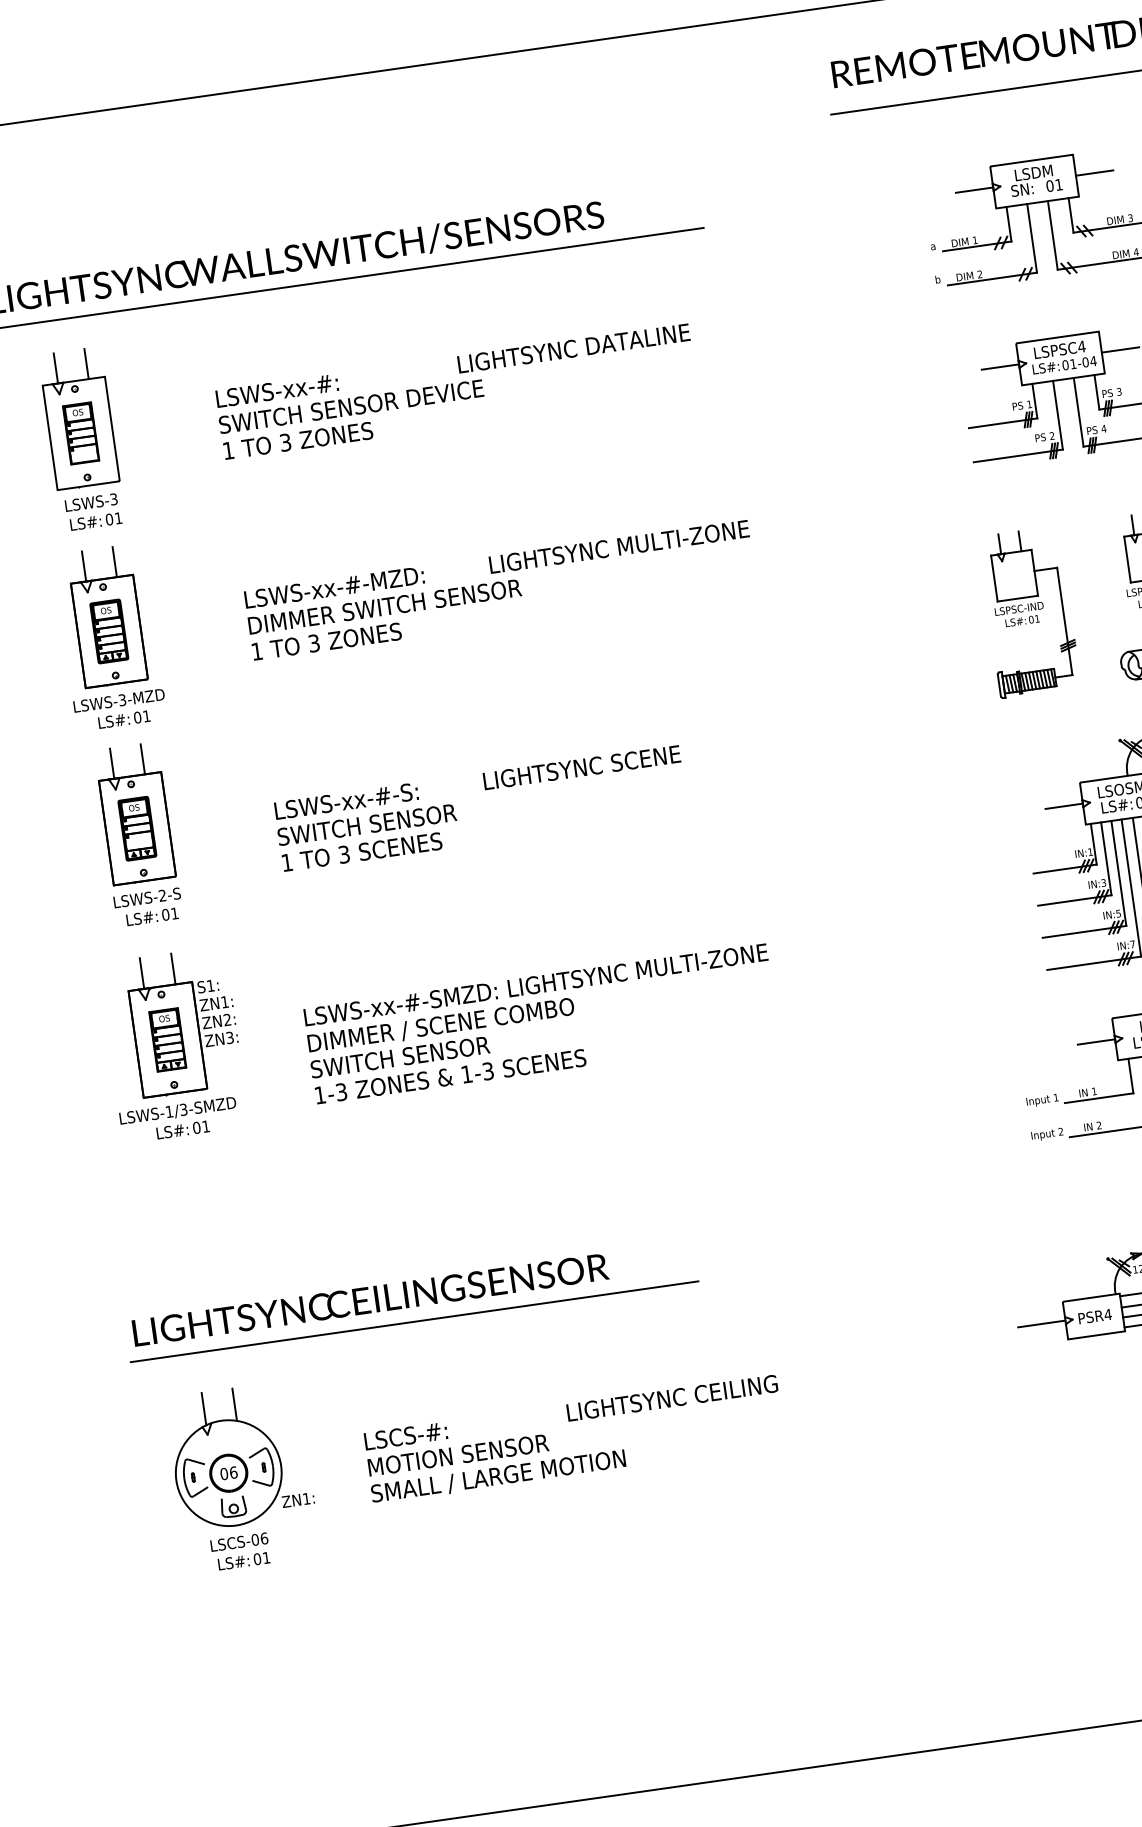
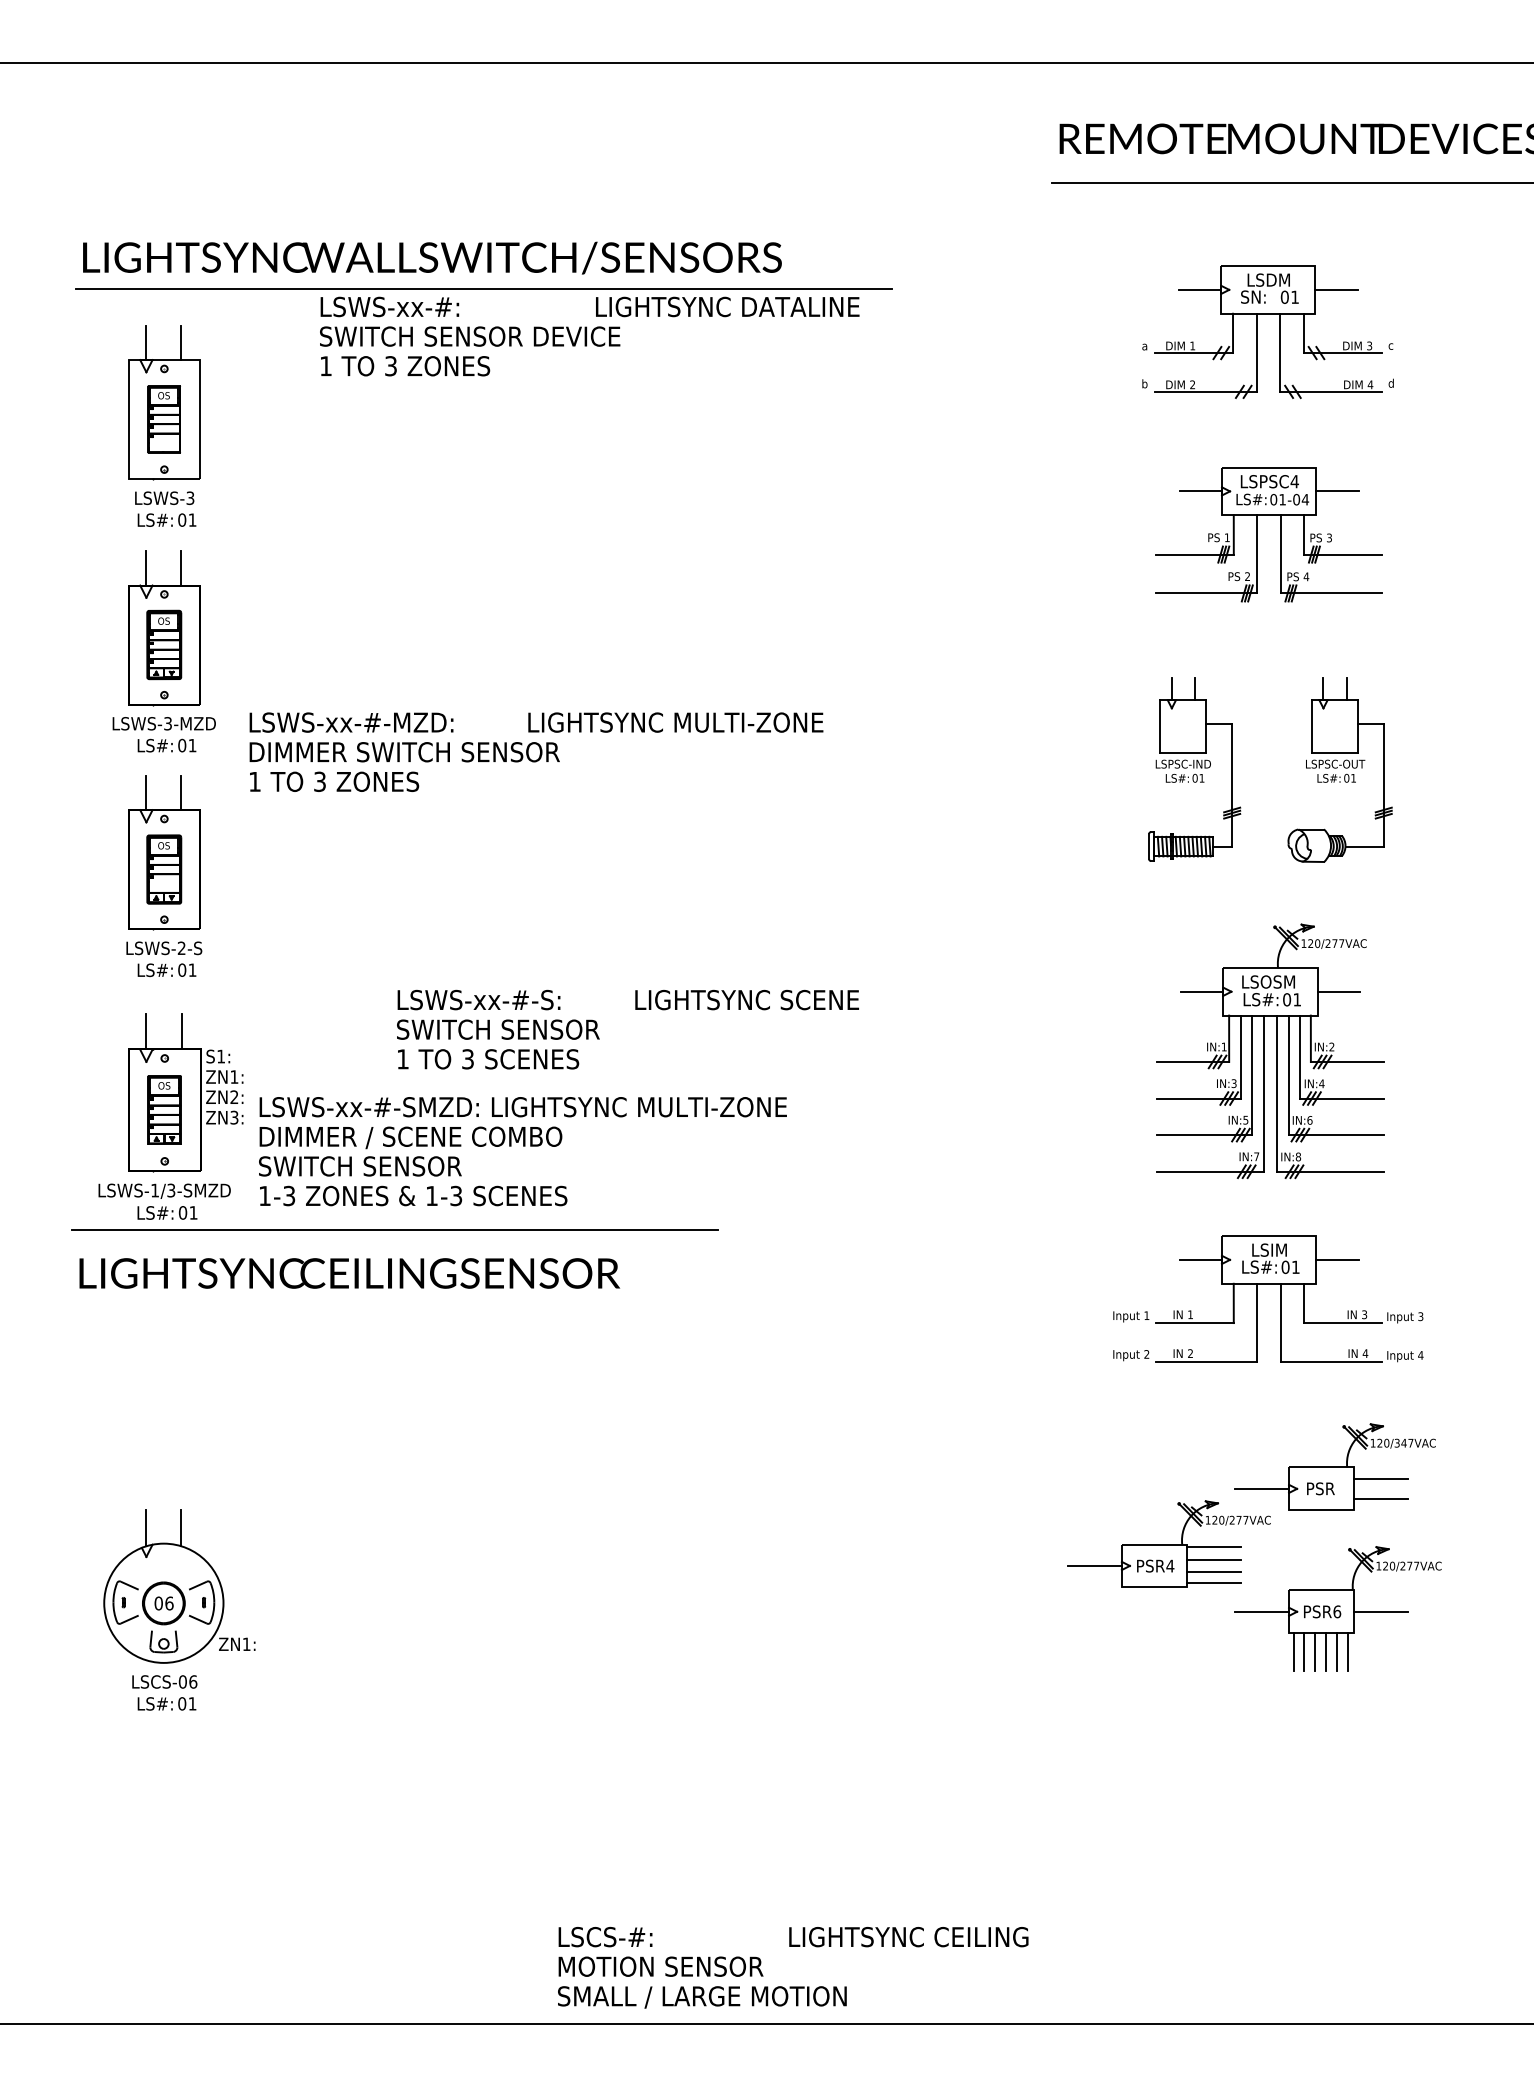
text: (456, 391) -> (589, 336), moved
text: (500, 589) -> (536, 751), moved
text: (480, 808) -> (627, 1029), moved
text: (540, 1023) -> (522, 1151), moved
text: (370, 1299) -> (349, 1273), moved
line: (413, 1321) -> (394, 1229), moved
text: (574, 1439) -> (793, 1967), moved

